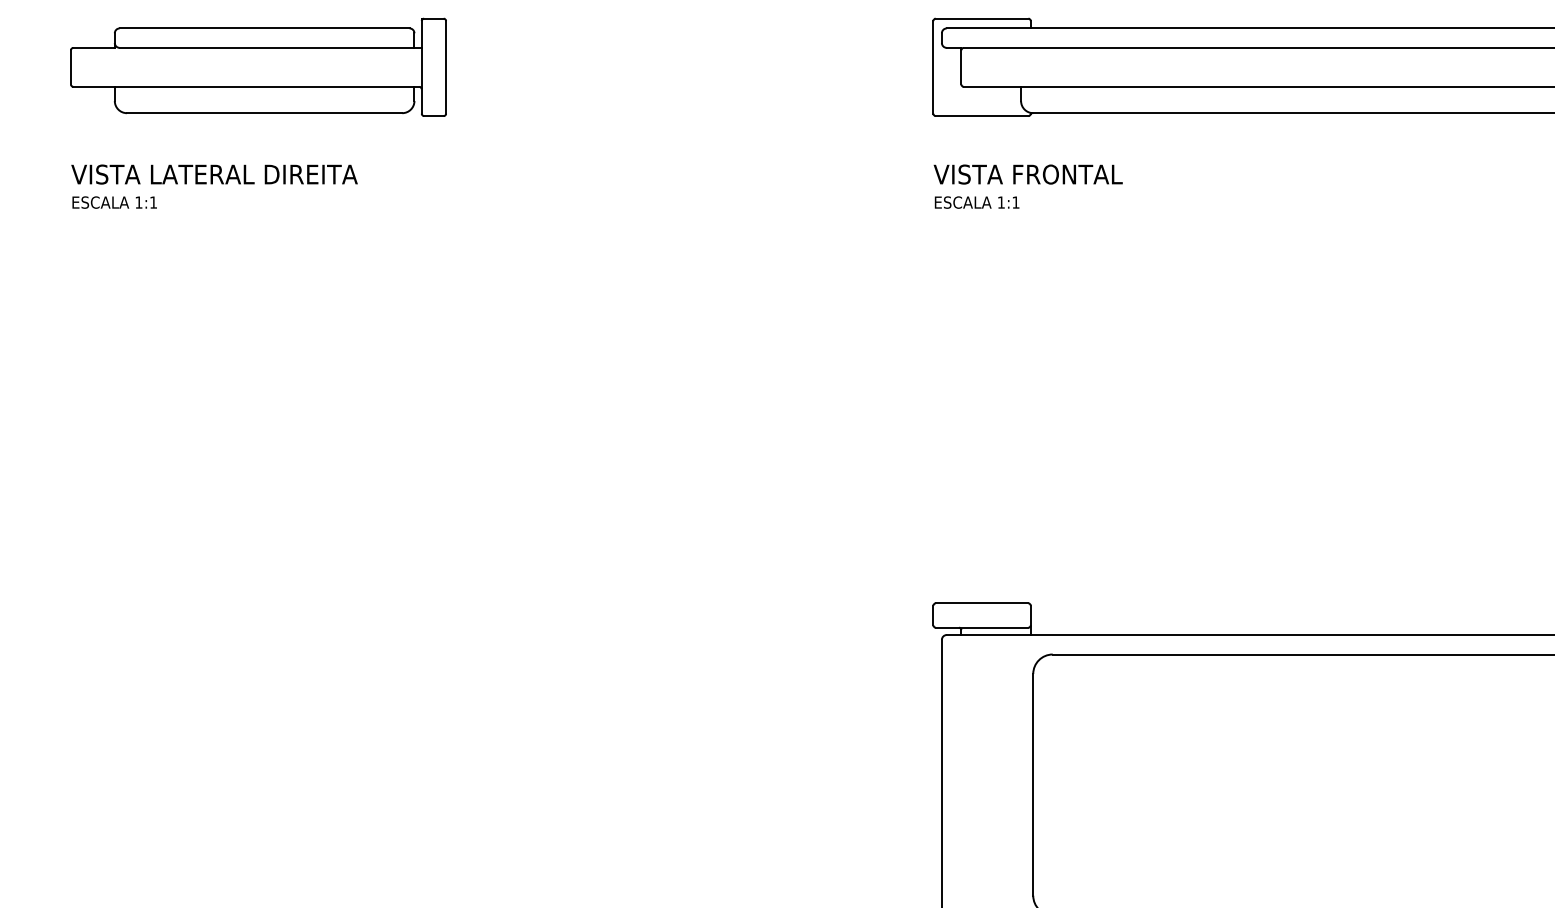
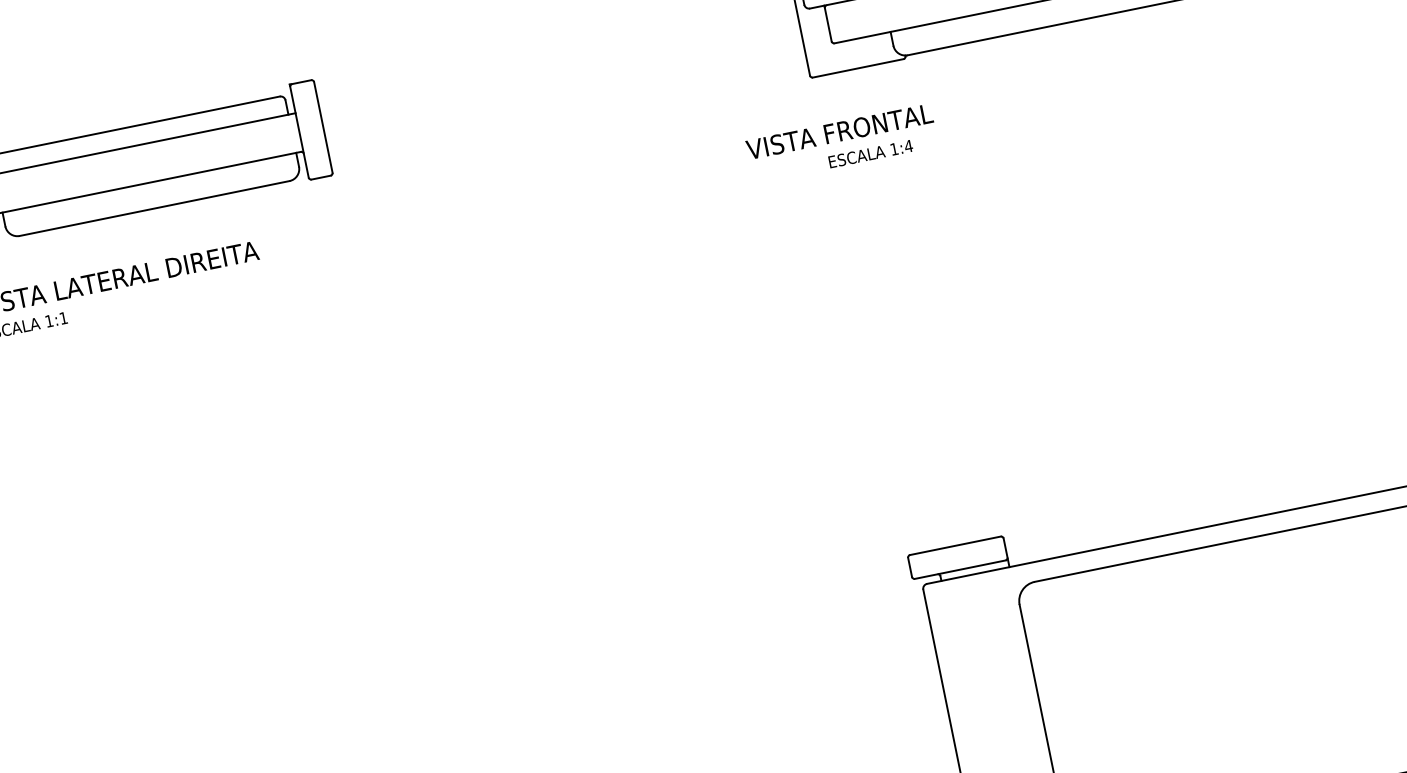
text: (1027, 174) -> (838, 131), moved
text: (1015, 202) -> (908, 146), 1:1 -> 1:4

